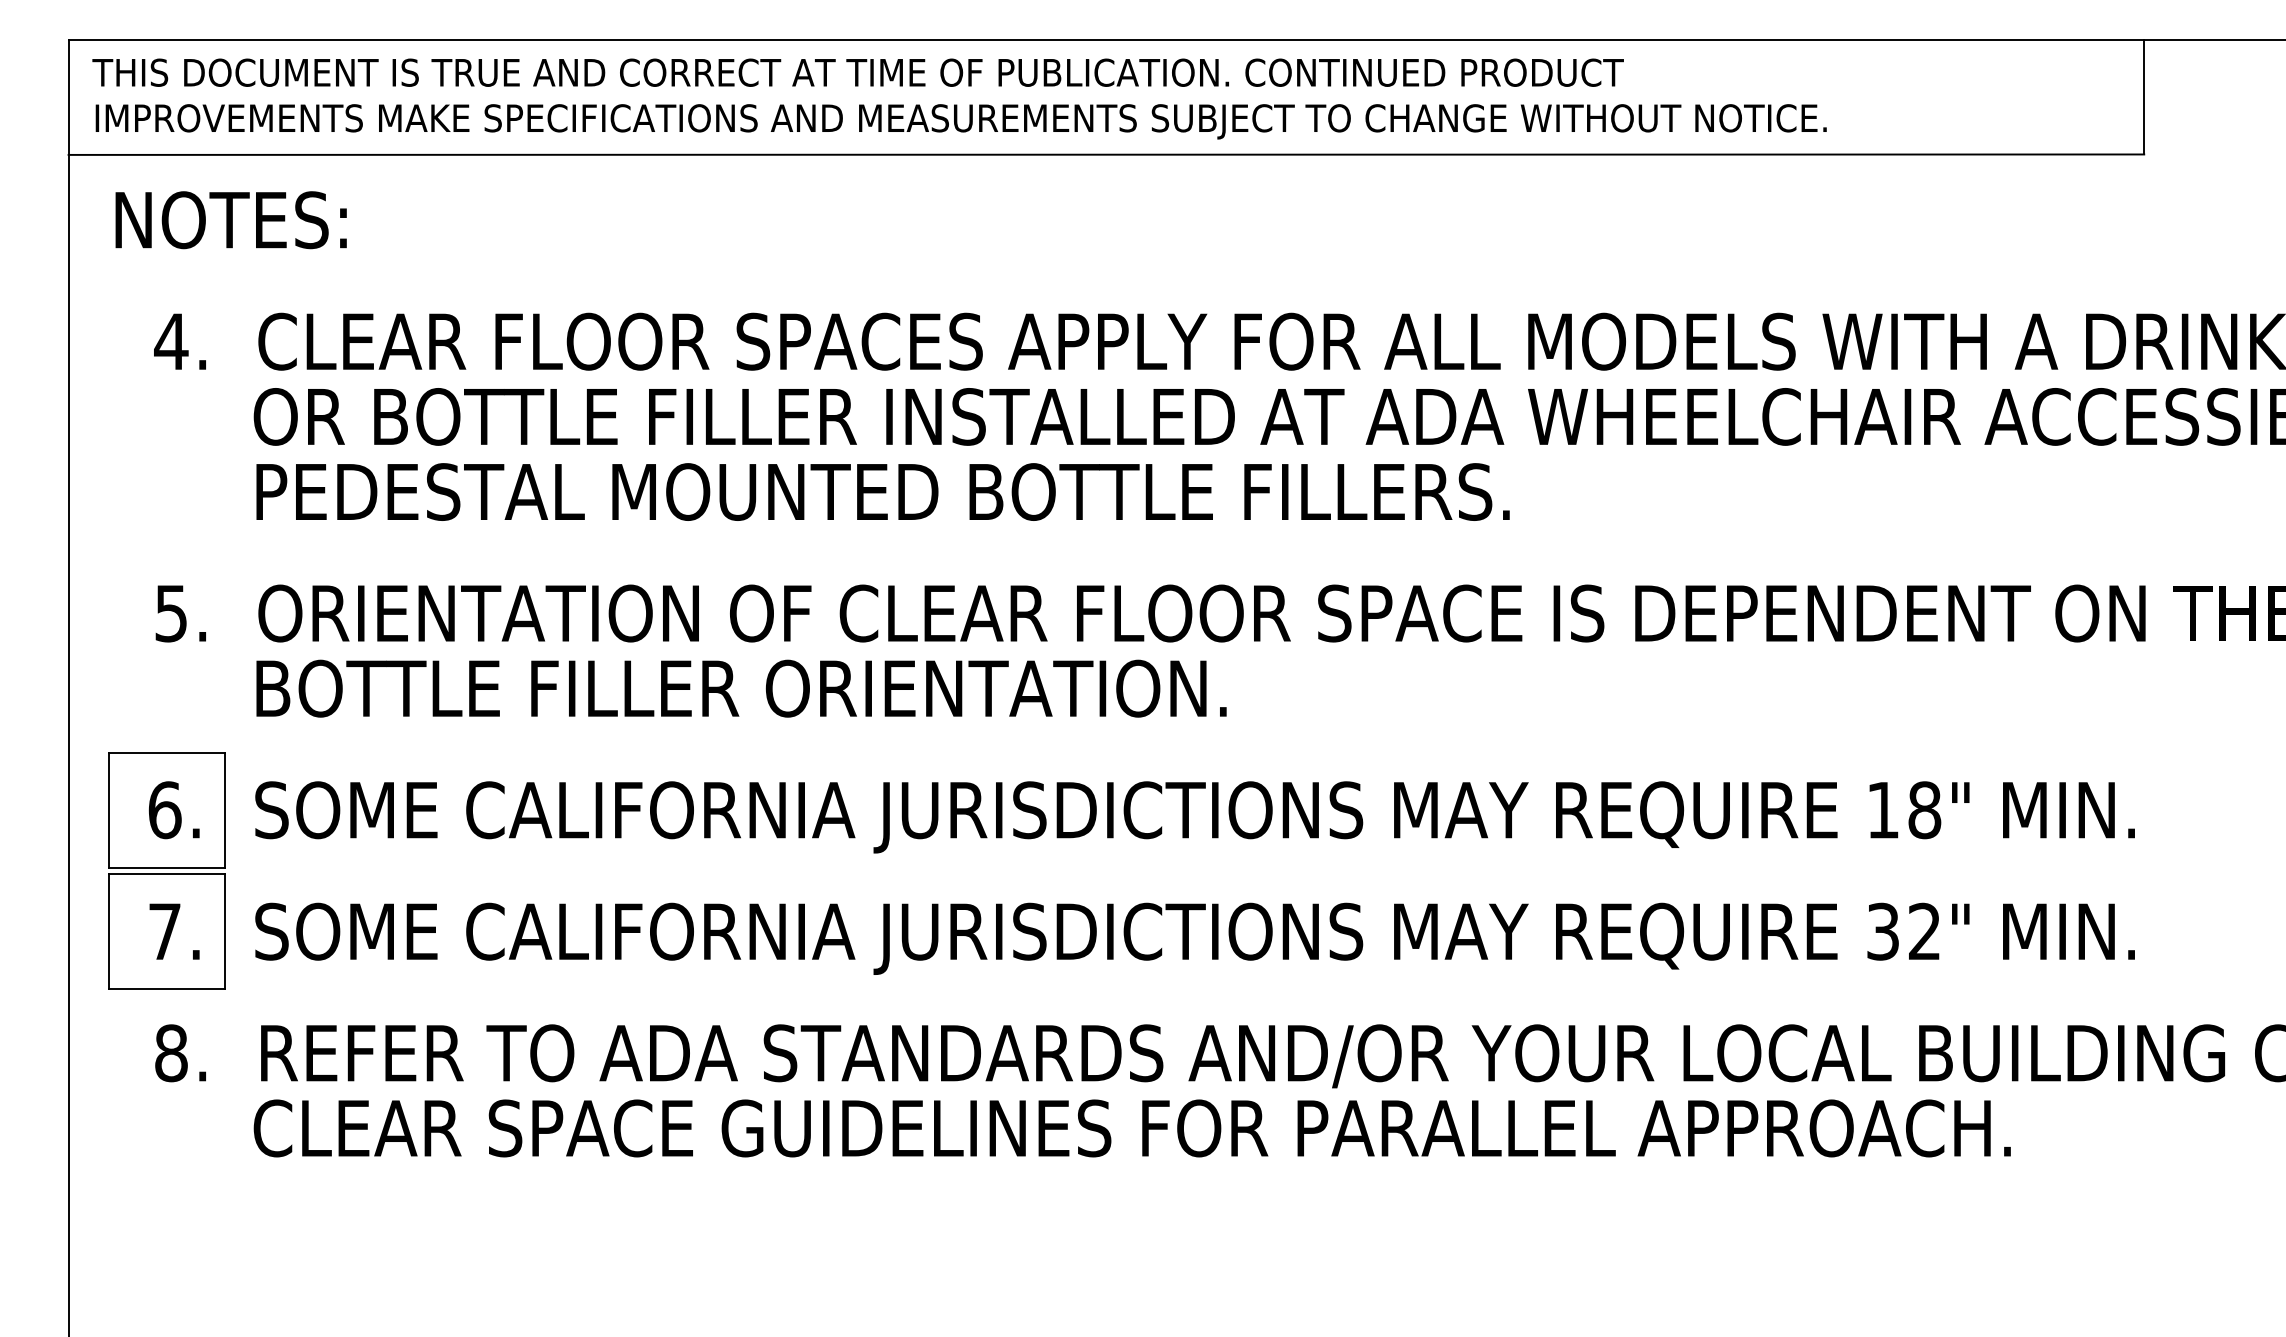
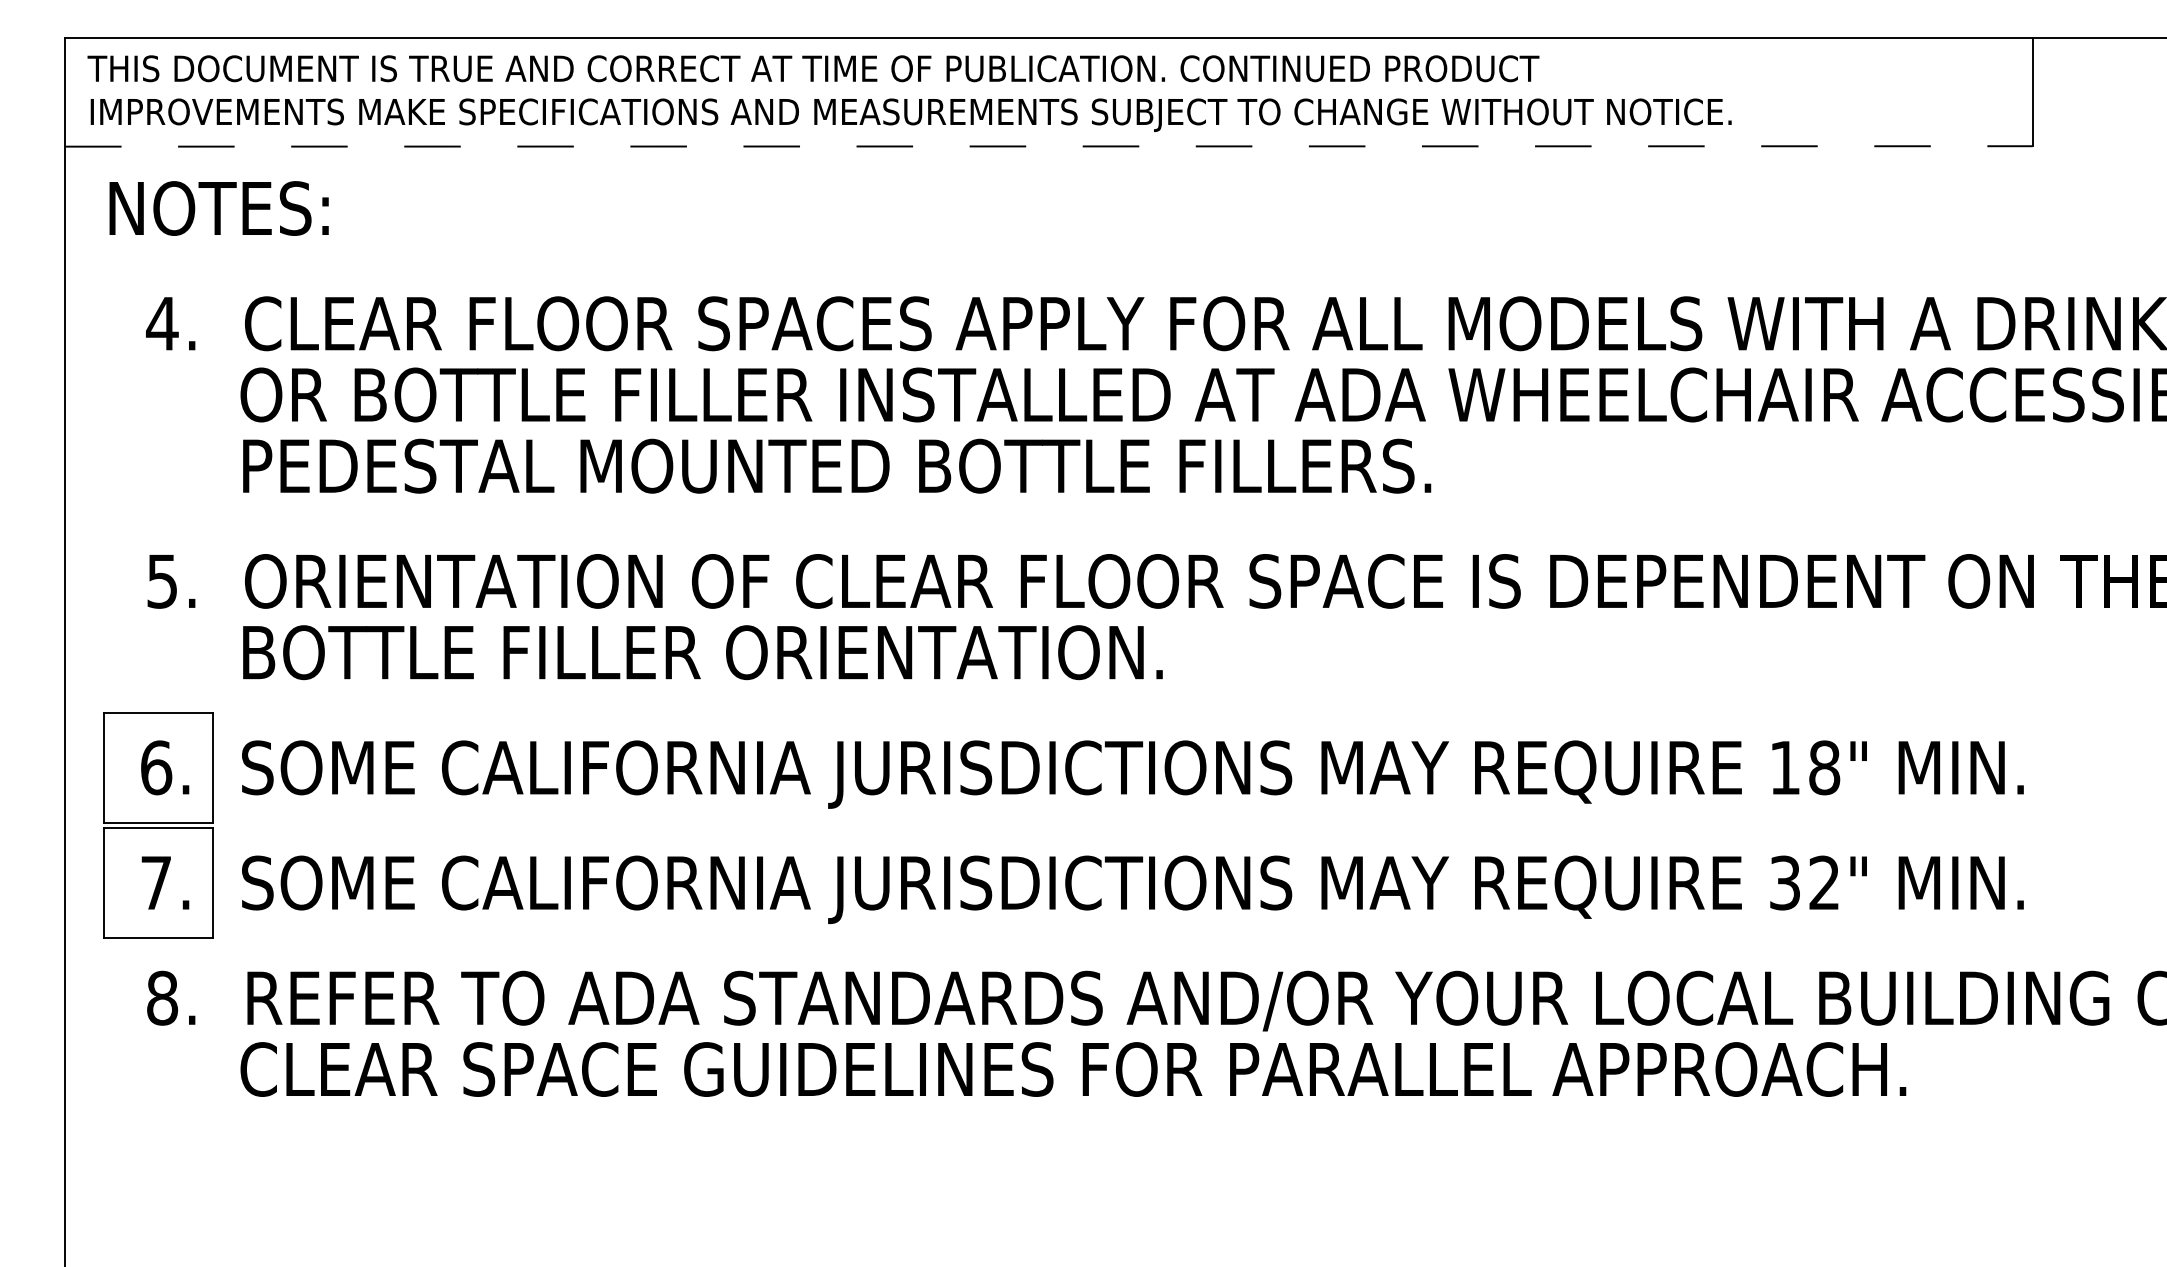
line: (1106, 154) -> (1048, 146), solid -> dashed

